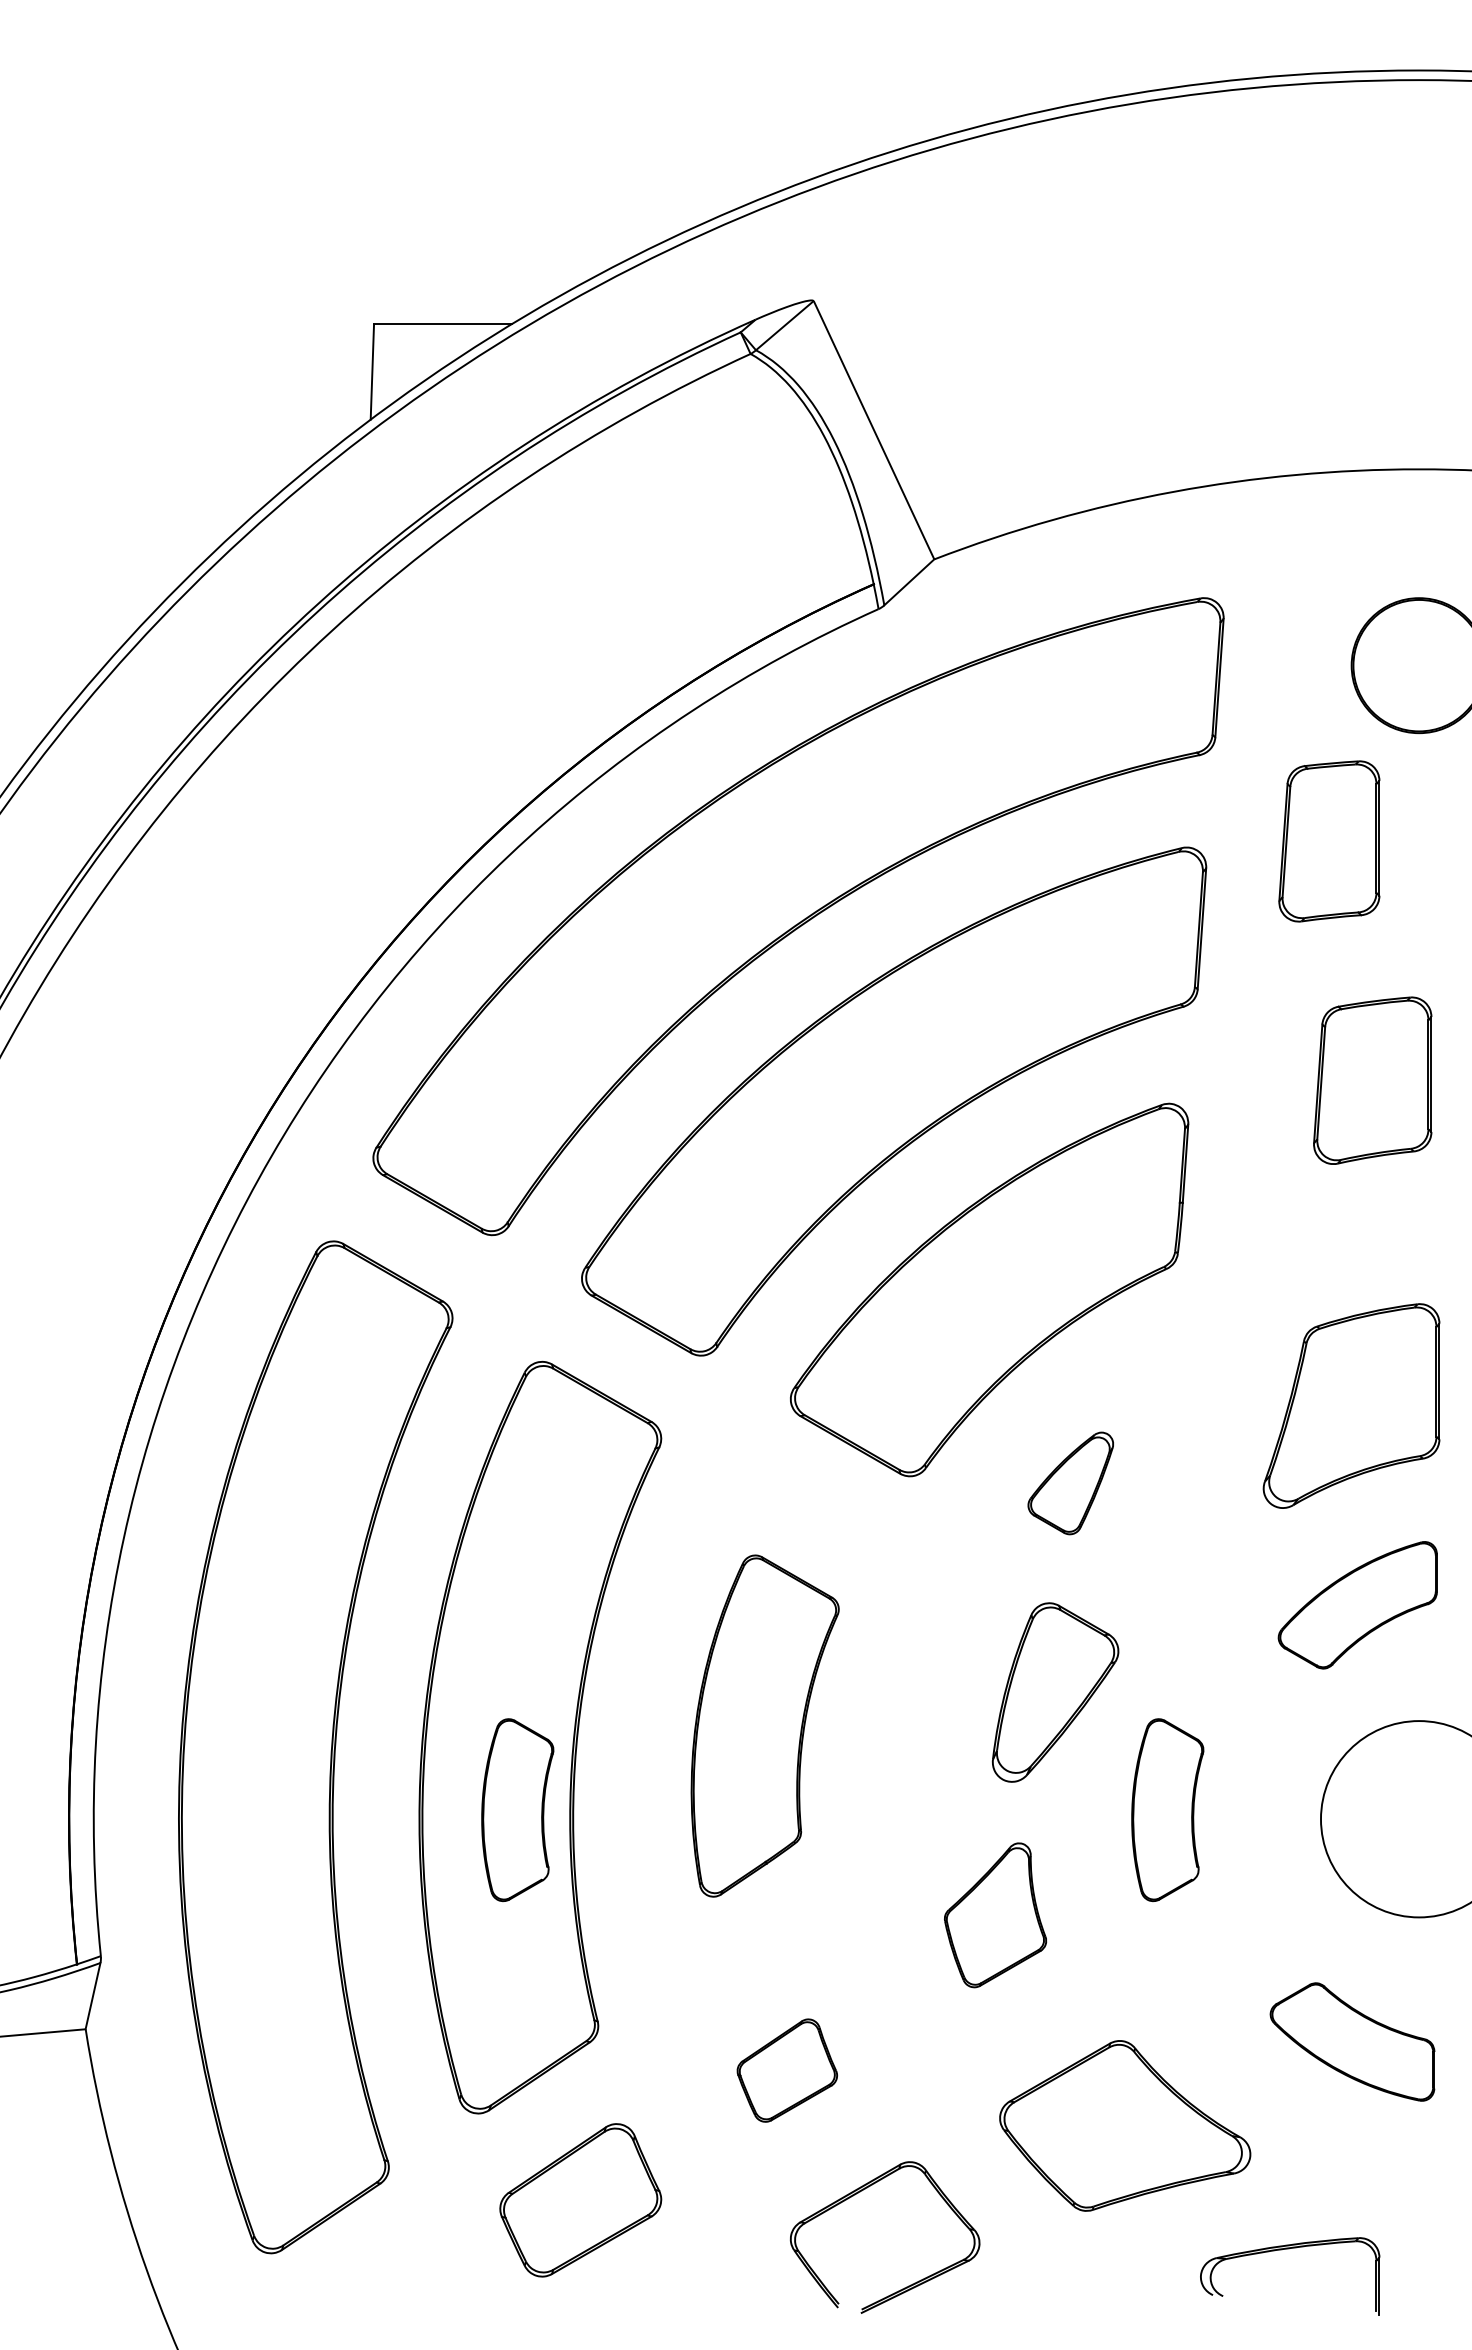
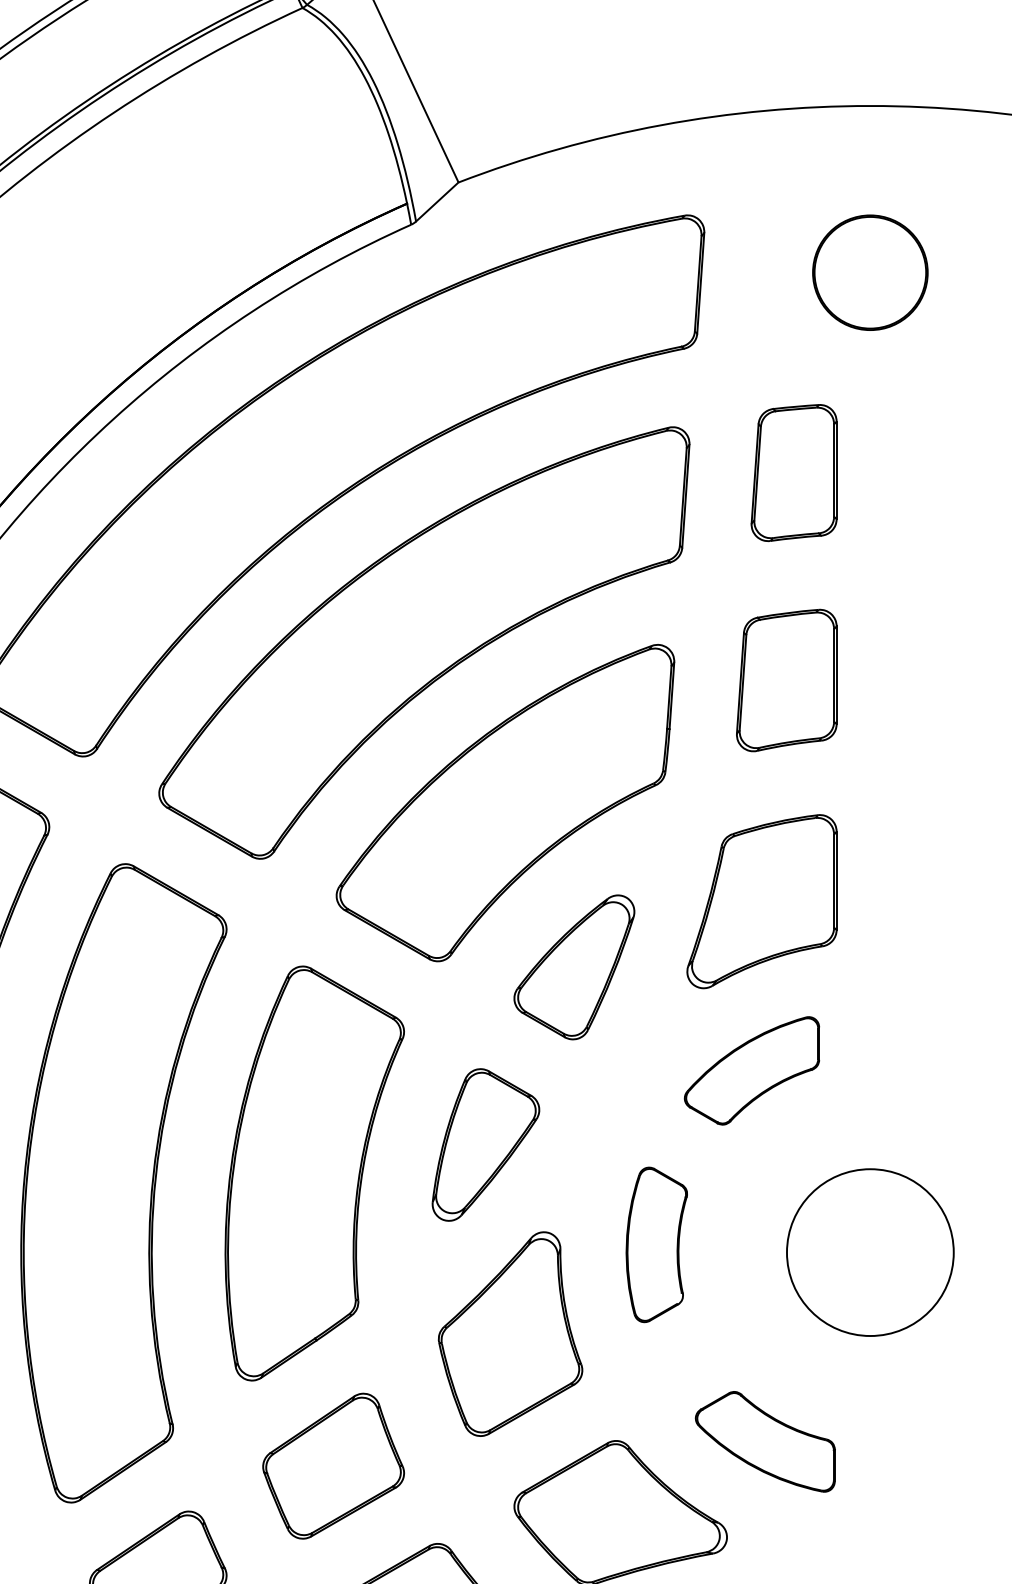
part: (1329, 841) -> (794, 473), moved
part: (1372, 1080) -> (786, 680), moved
part: (1351, 1405) -> (761, 901), moved
part: (1070, 1483) -> (574, 967), size x1.67
part: (1357, 1605) -> (751, 1071), moved
part: (1055, 1692) -> (485, 1144), moved
part: (765, 1725) -> (315, 1172), size x1.43
part: (517, 1810) -> (104, 1245), removed
part: (995, 1915) -> (510, 1334), size x1.67
part: (1352, 2041) -> (765, 1441), moved
part: (787, 2070) -> (333, 1466), size x1.67

